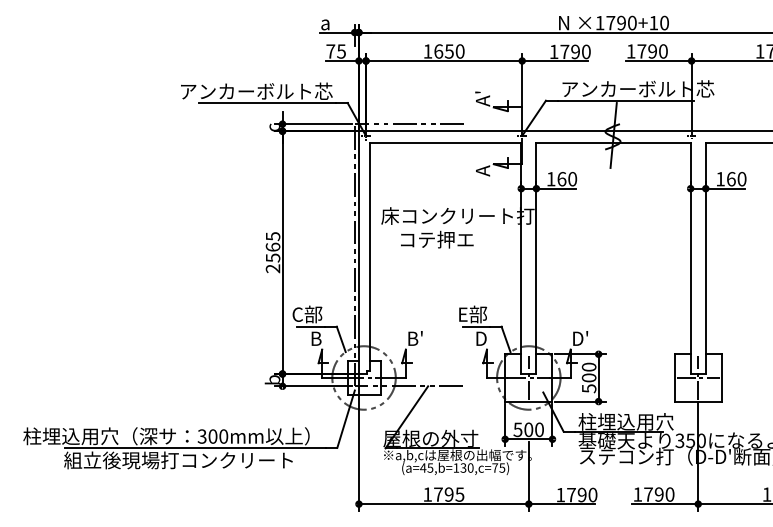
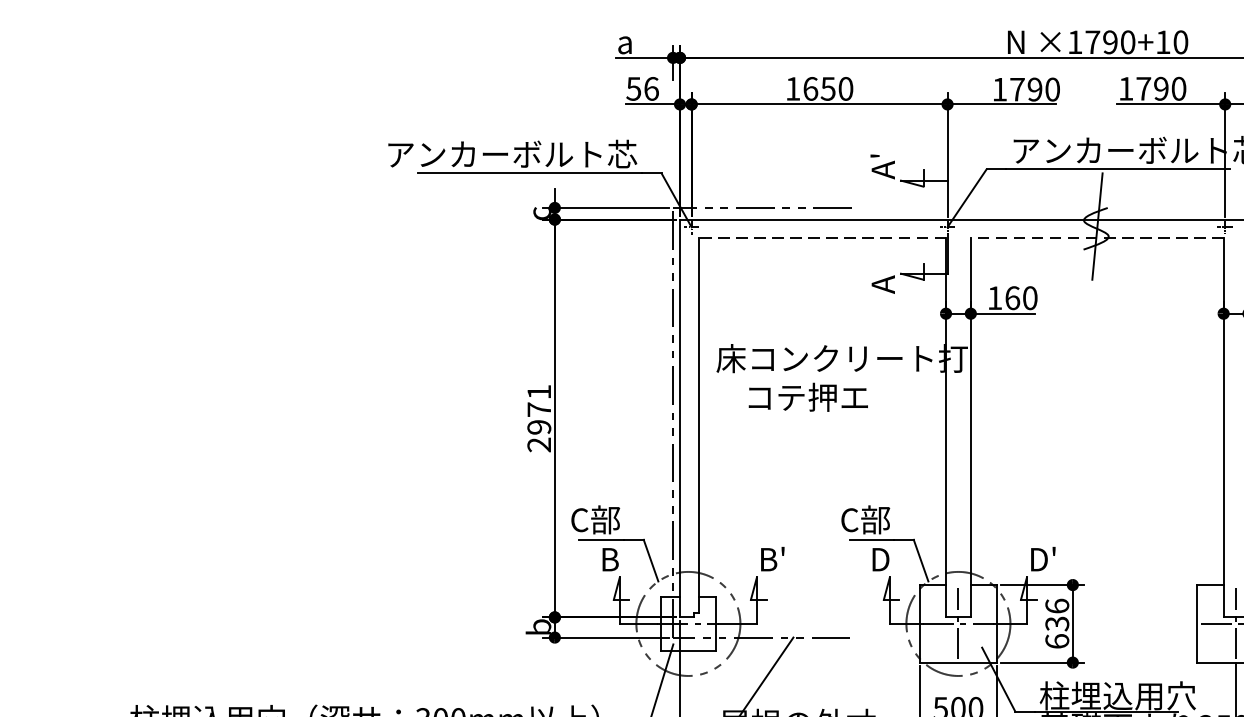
text: (336, 51) -> (643, 88), 75 -> 56
line: (445, 142) -> (821, 238), solid -> dashed
line: (613, 142) -> (1097, 238), solid -> dashed
text: (272, 247) -> (538, 410), 2565 -> 2971
text: (462, 314) -> (849, 519), E部 -> C部
text: (588, 377) -> (1056, 623), 500 -> 636

